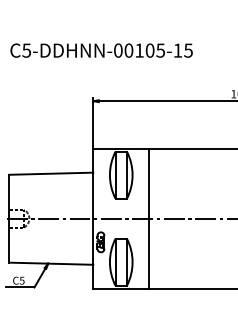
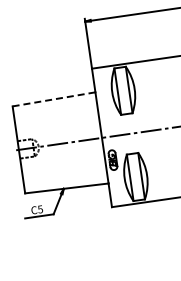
line: (51, 173) -> (54, 99), solid -> dashed
line: (149, 218) -> (157, 129), removed

